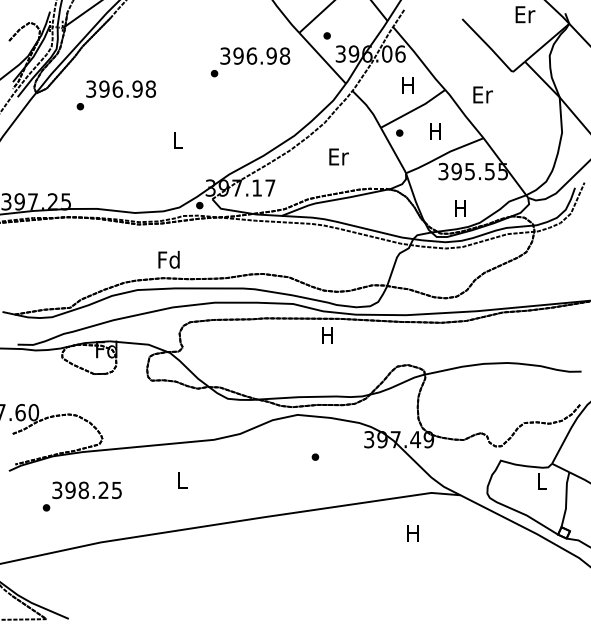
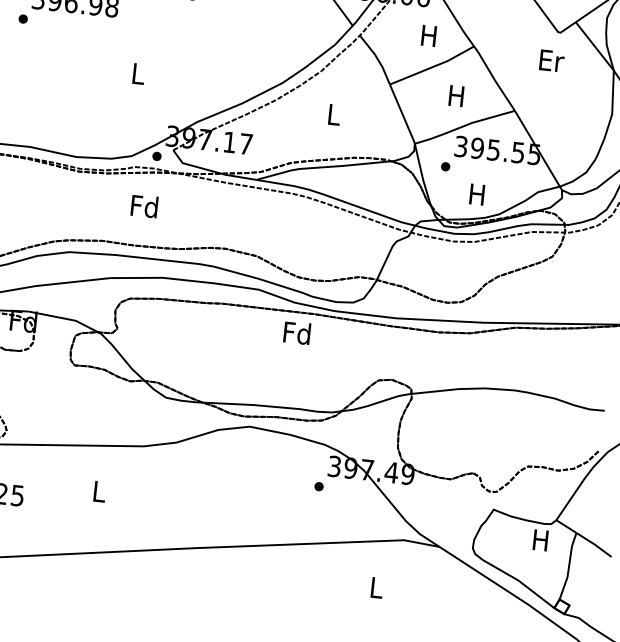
text: (482, 94) -> (551, 60), moved
part: (399, 132) -> (445, 165), moved
text: (338, 156) -> (334, 114), Er -> L
text: (168, 259) -> (143, 205), moved
text: (327, 335) -> (296, 332), H -> Fd
part: (315, 456) -> (319, 485), moved
text: (540, 481) -> (539, 540), L -> H
text: (412, 533) -> (375, 587), H -> L

